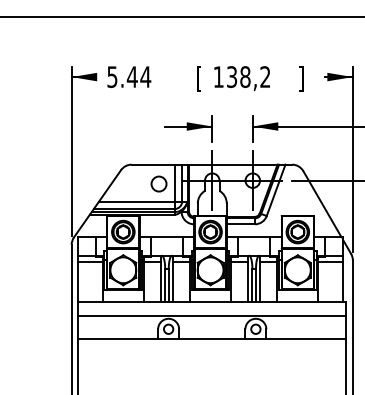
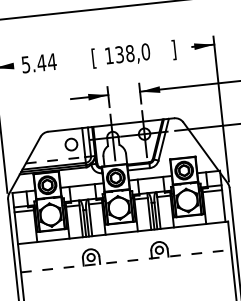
text: (265, 76) -> (145, 51), 138,2 -> 138,0
line: (136, 201) -> (55, 160), solid -> dashed
line: (212, 316) -> (124, 243), removed
line: (212, 338) -> (126, 261), solid -> dashed

